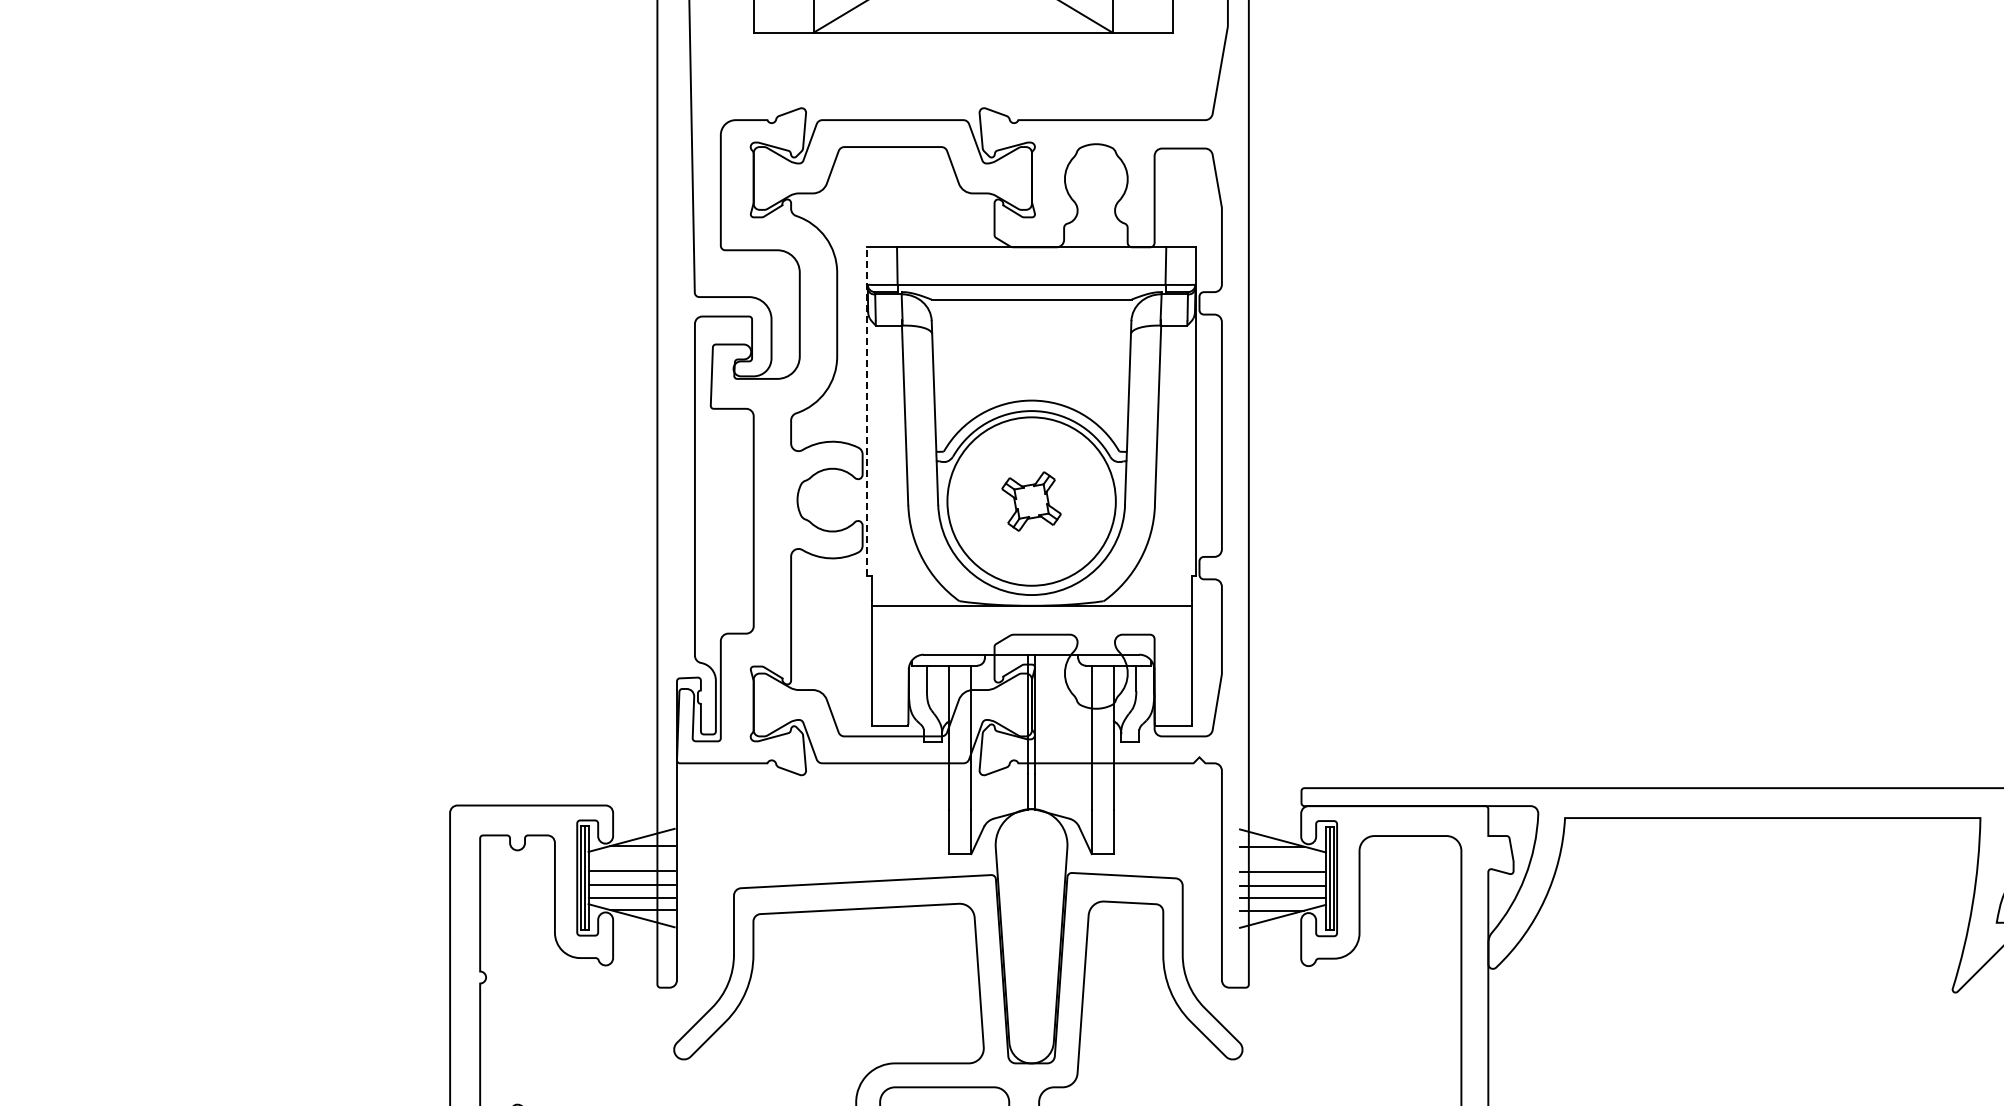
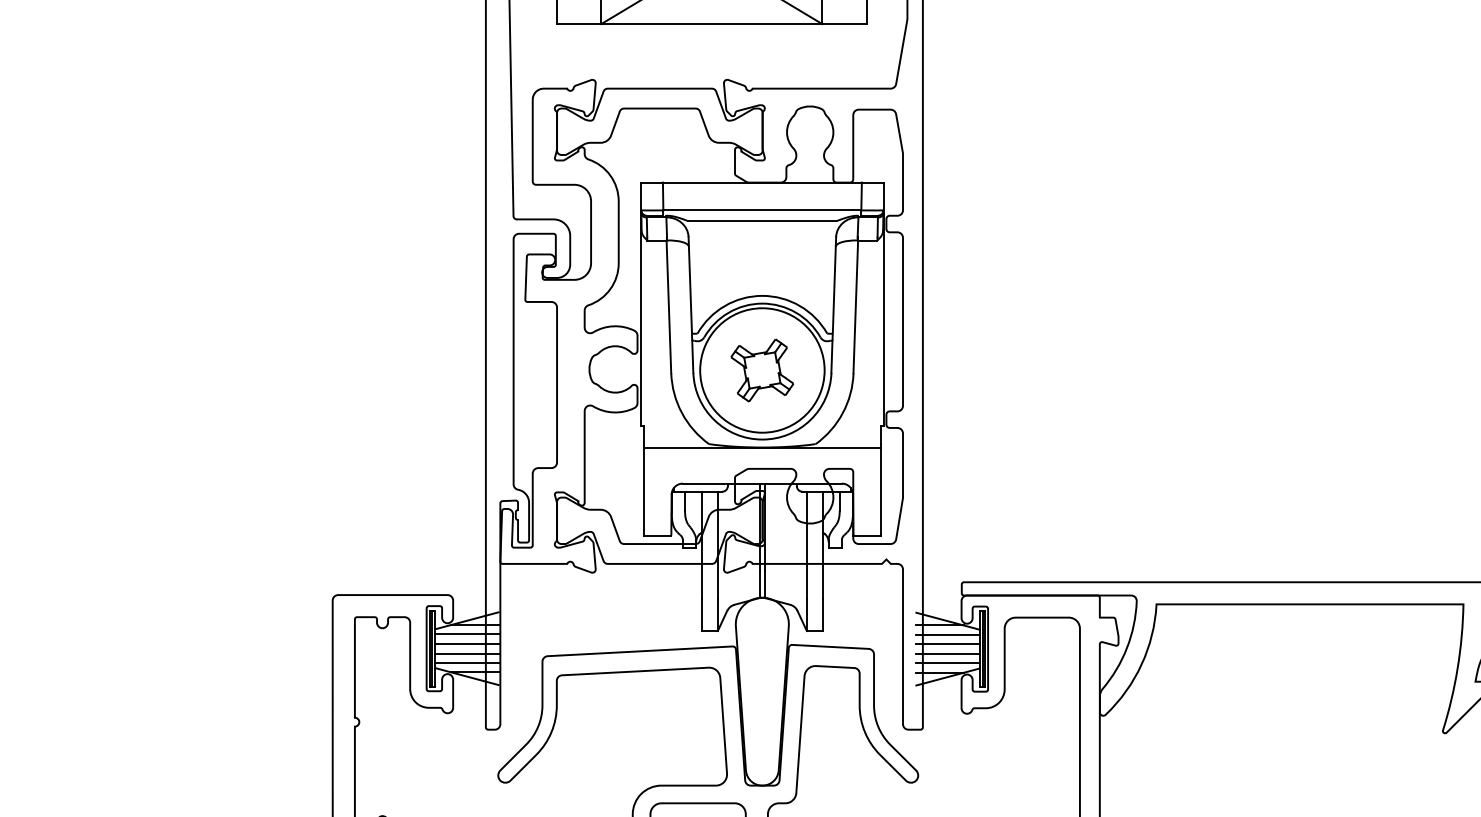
line: (867, 411) -> (641, 303), dashed -> solid
part: (1031, 501) -> (762, 370), size x1.43
line: (631, 858) -> (466, 634), added
line: (1283, 859) -> (948, 634), added

